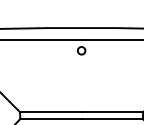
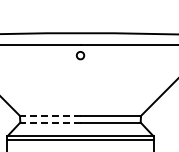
line: (50, 111) -> (49, 115), solid -> dashed
line: (50, 118) -> (49, 122), solid -> dashed

